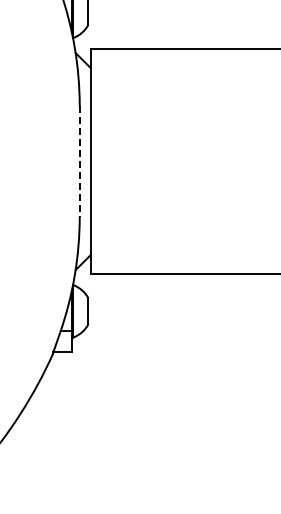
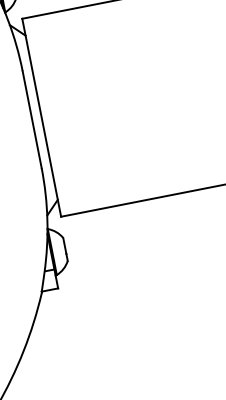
line: (79, 162) -> (32, 120), dashed -> solid

